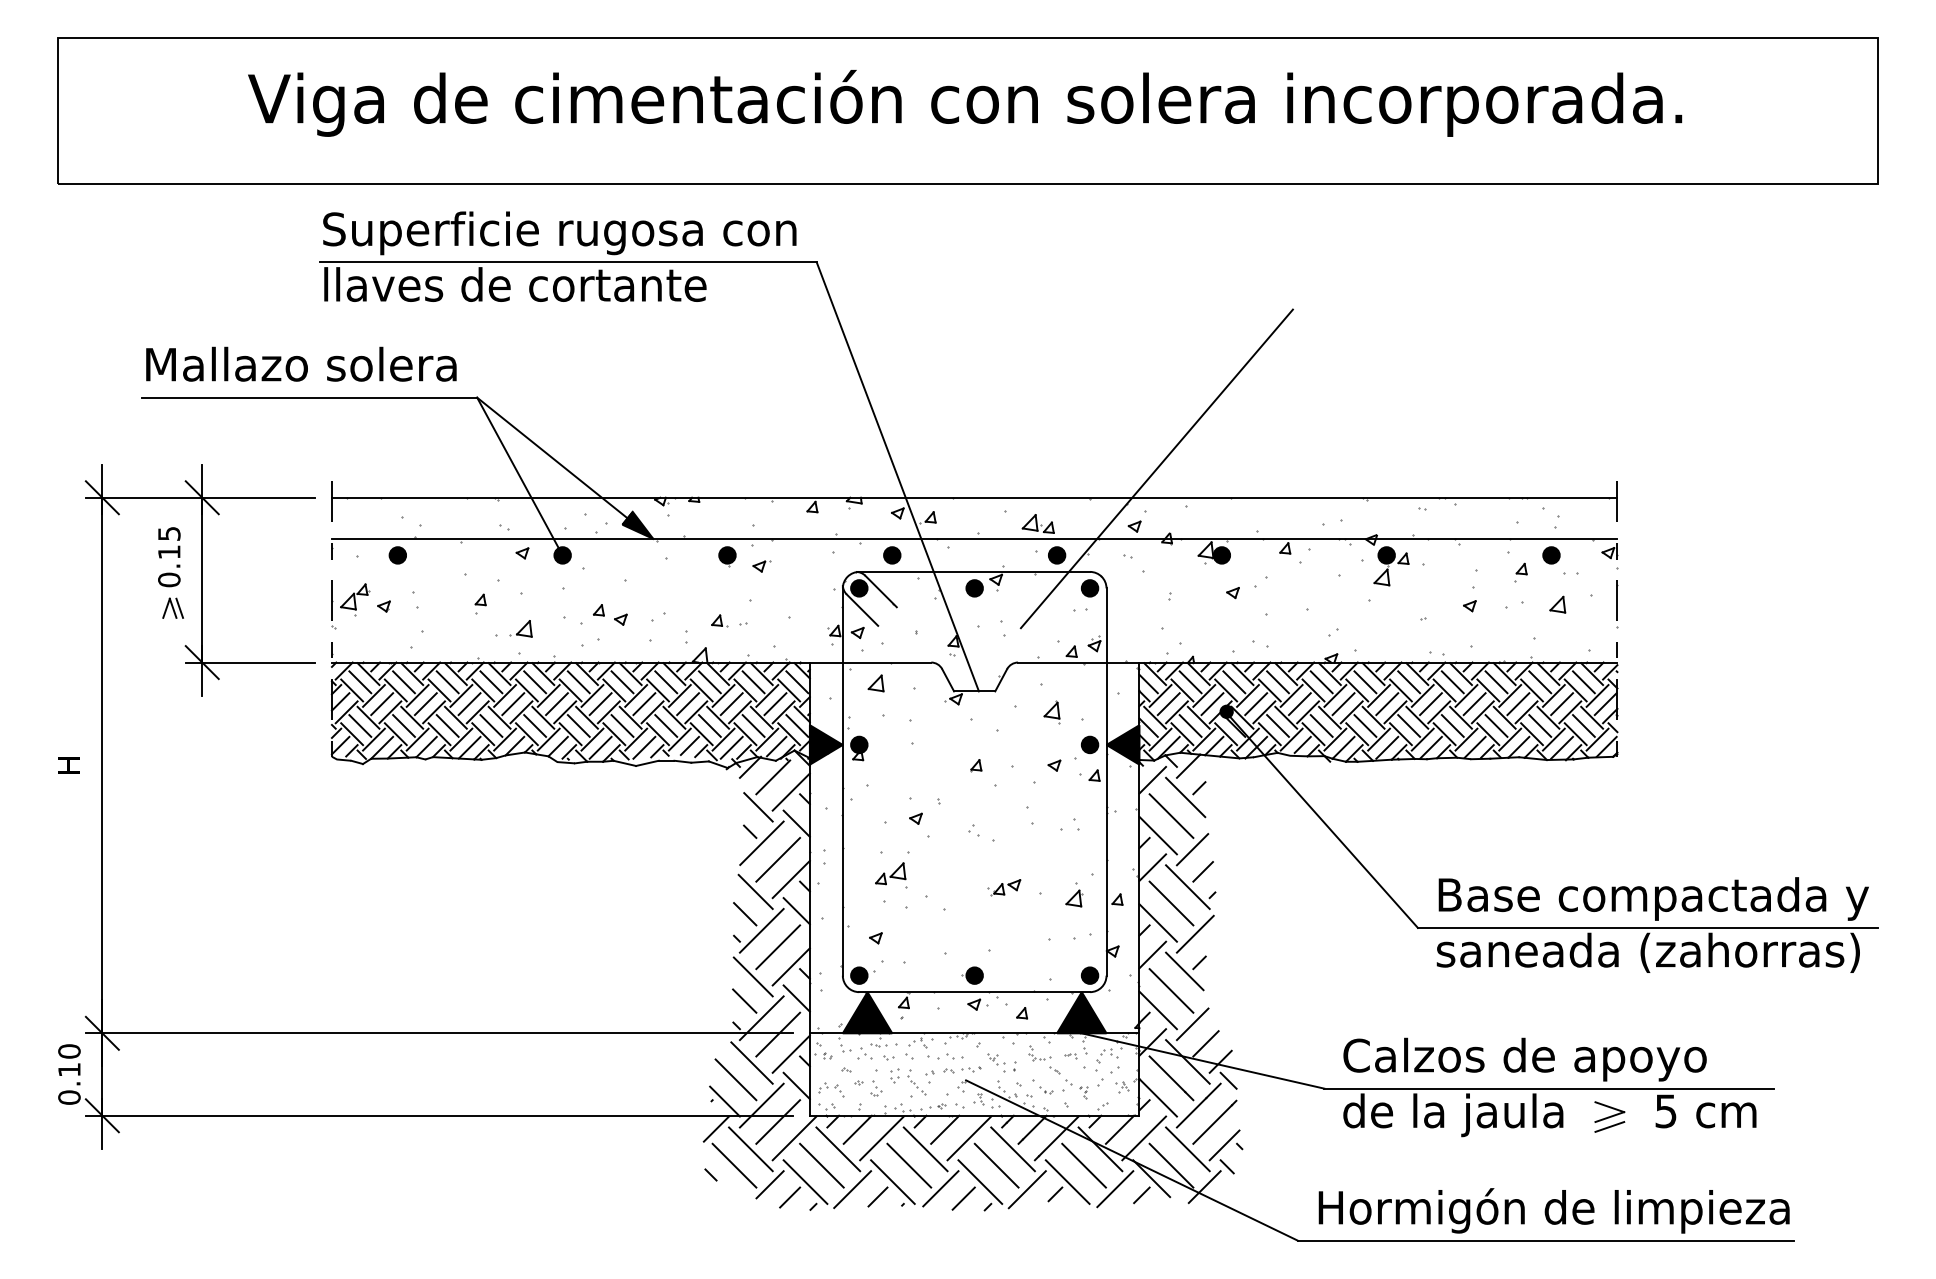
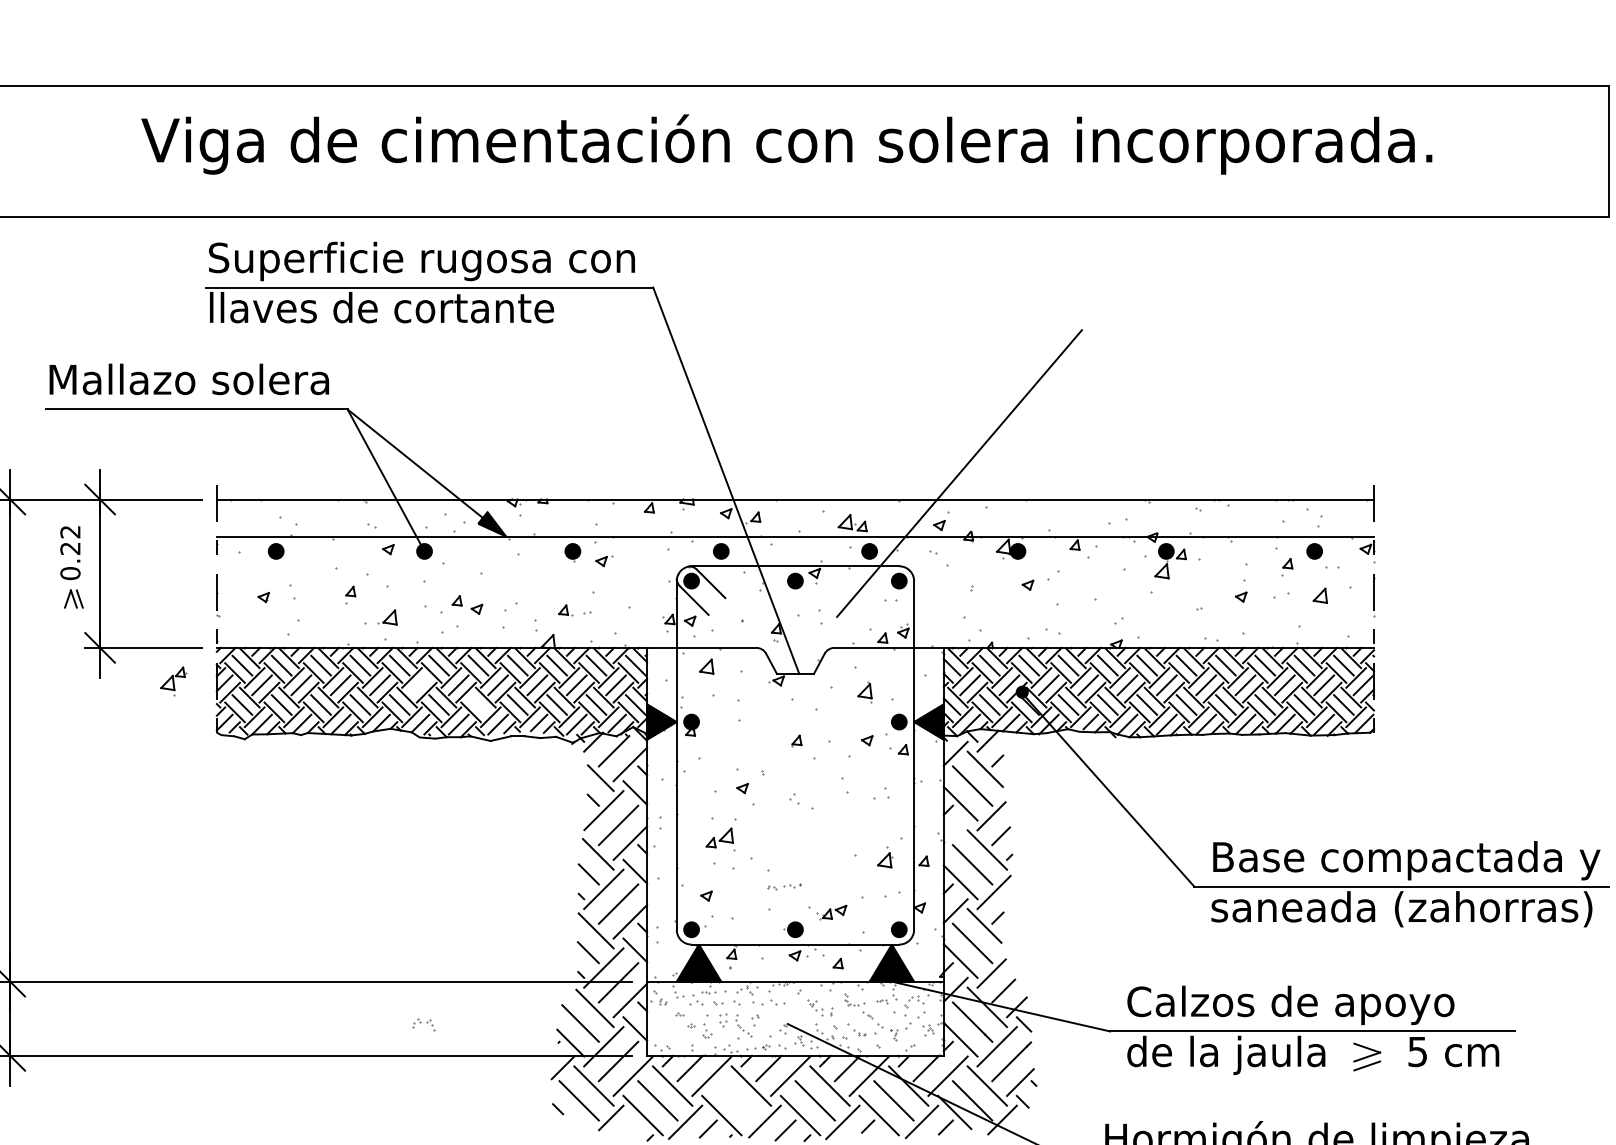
text: (169, 543) -> (70, 540), 0.15 -> 0.22
part: (355, 599) -> (174, 681), moved
line: (556, 704) -> (418, 685), removed
line: (622, 725) -> (478, 704), removed
line: (1152, 867) -> (955, 832), removed
part: (1004, 887) -> (832, 912), moved
part: (962, 1069) -> (784, 886), moved
part: (831, 1089) -> (424, 1024), moved
line: (909, 1165) -> (736, 1100), removed
line: (790, 1197) -> (629, 1129), removed

